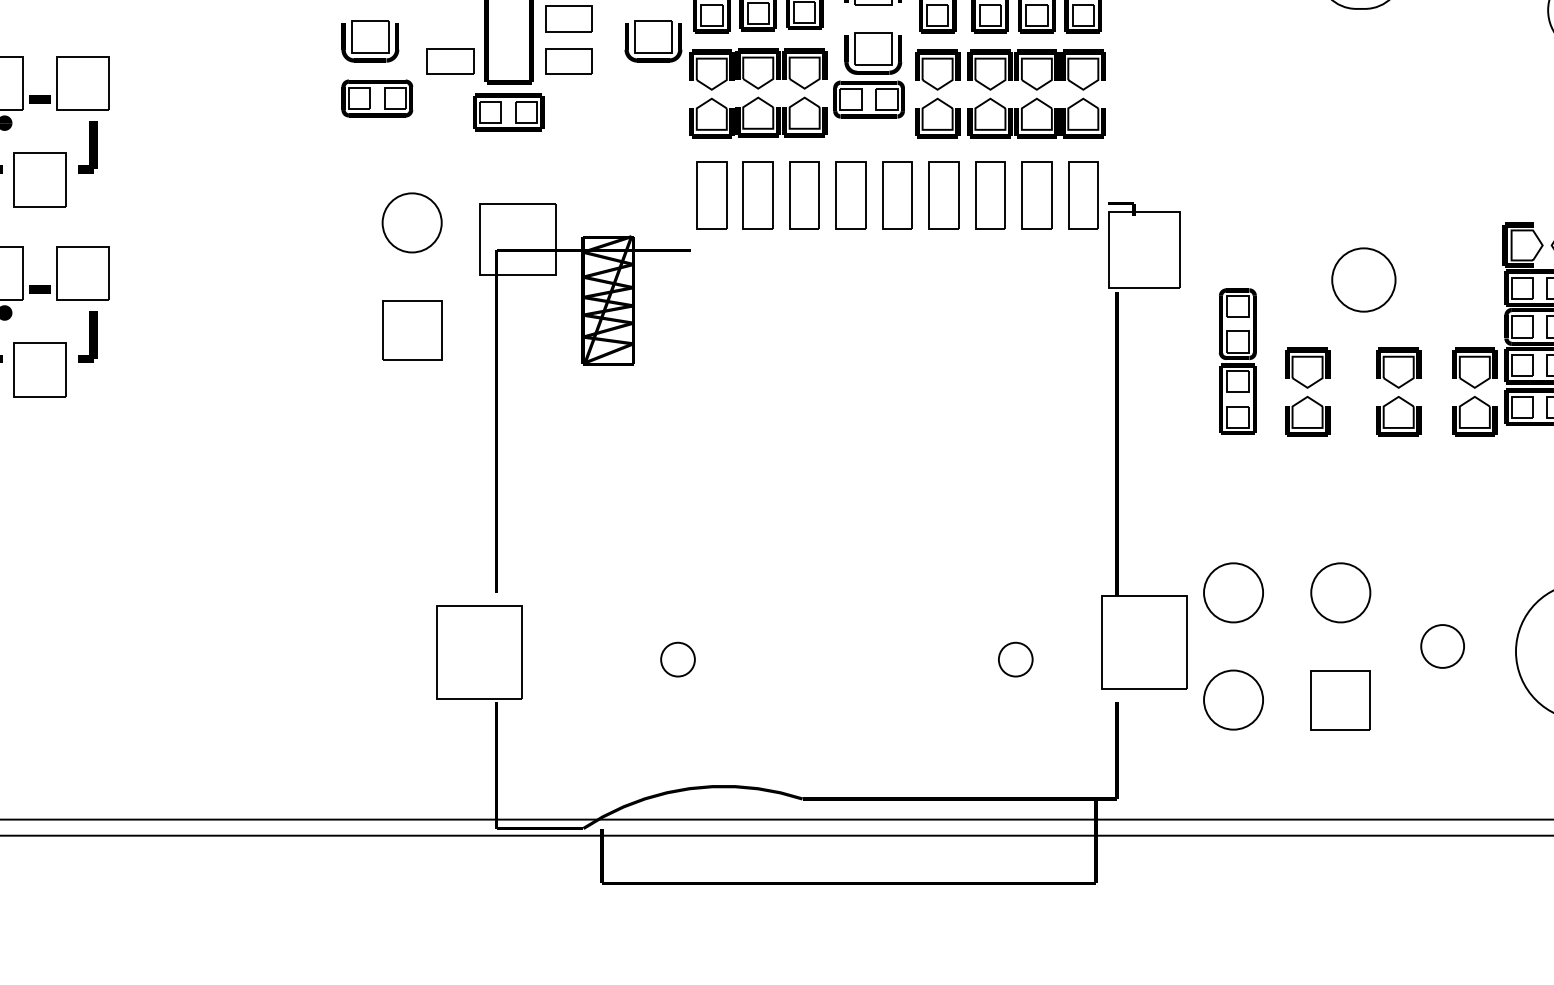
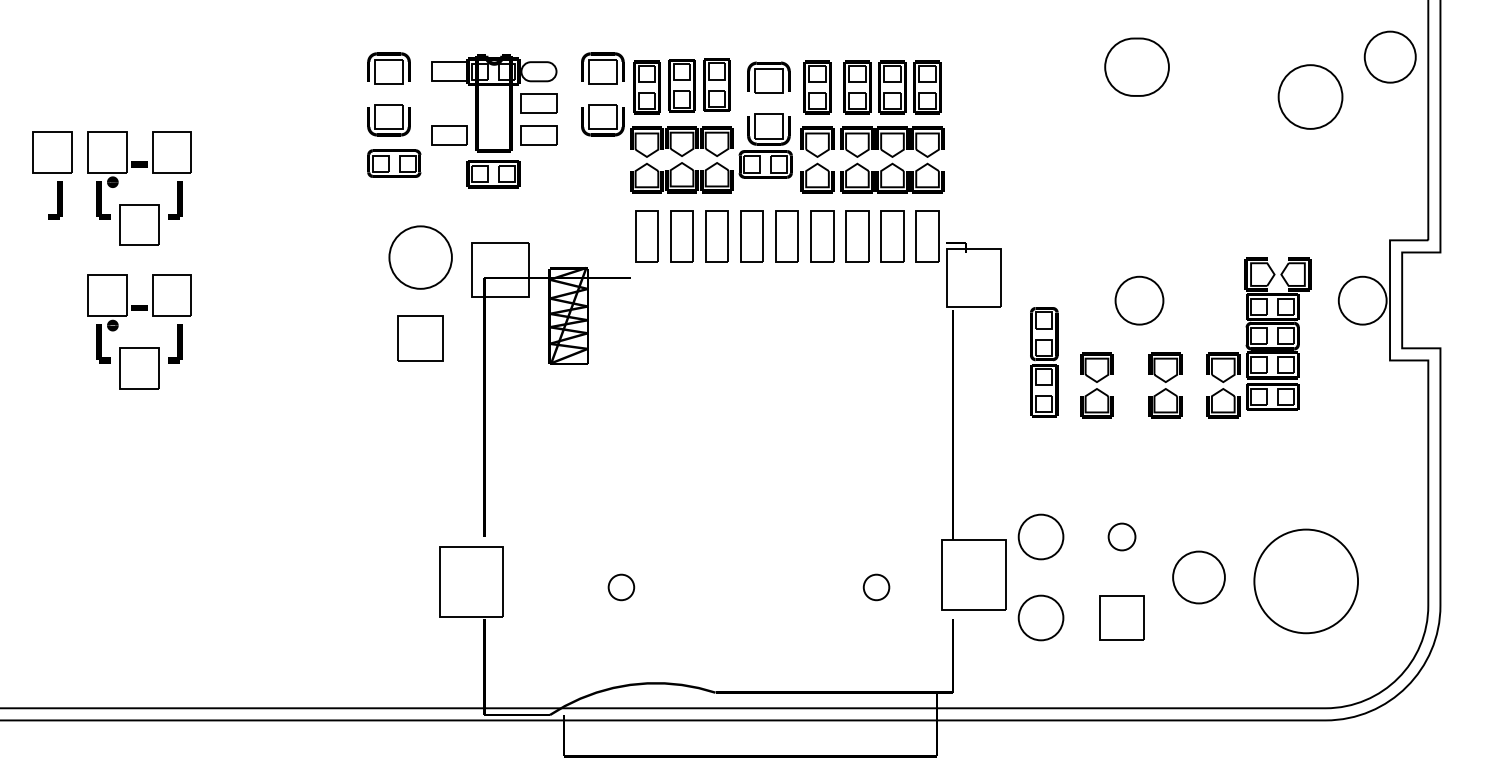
circle: (412, 222) -> (420, 257), size x1.4
circle: (1340, 592) -> (1121, 536), size x0.6
circle: (1441, 646) -> (1198, 577), size x1.6

